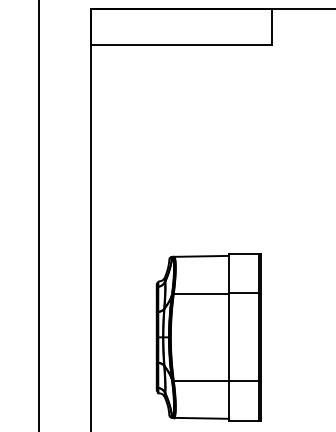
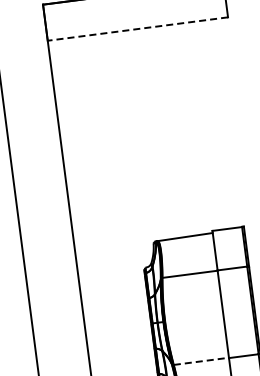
line: (180, 45) -> (137, 29), solid -> dashed
line: (201, 380) -> (201, 360), solid -> dashed

